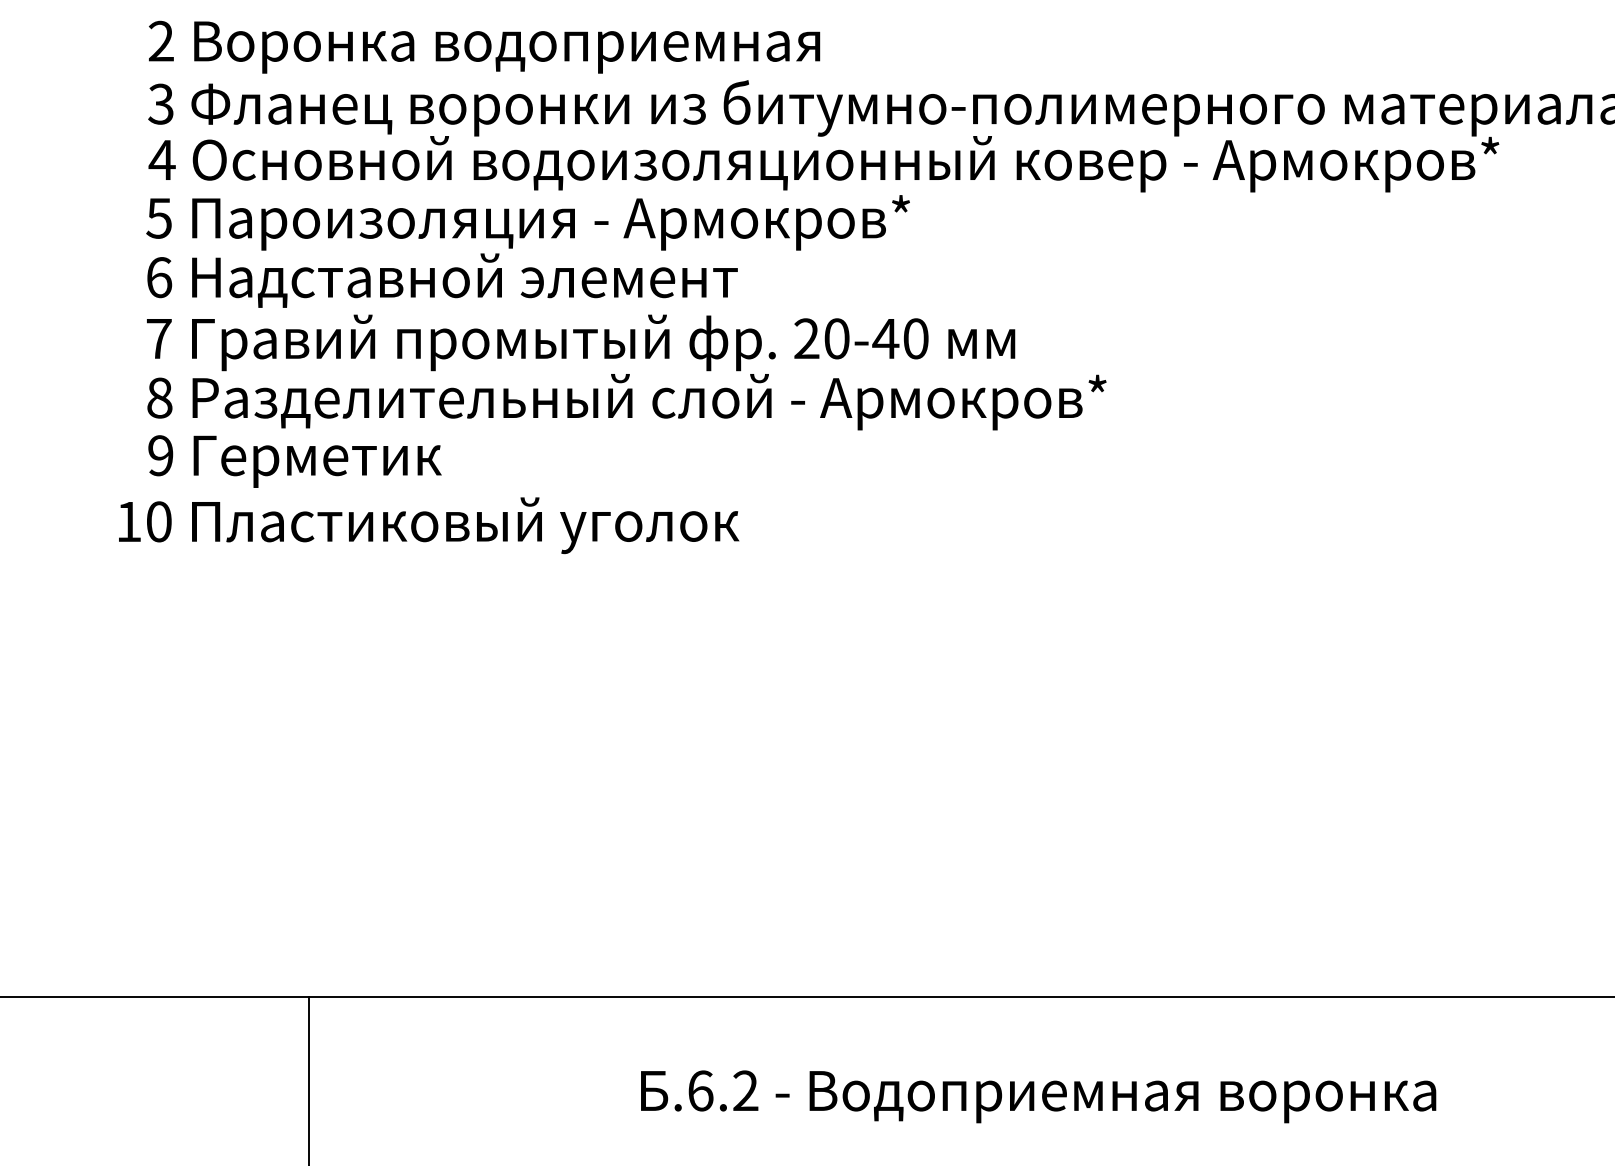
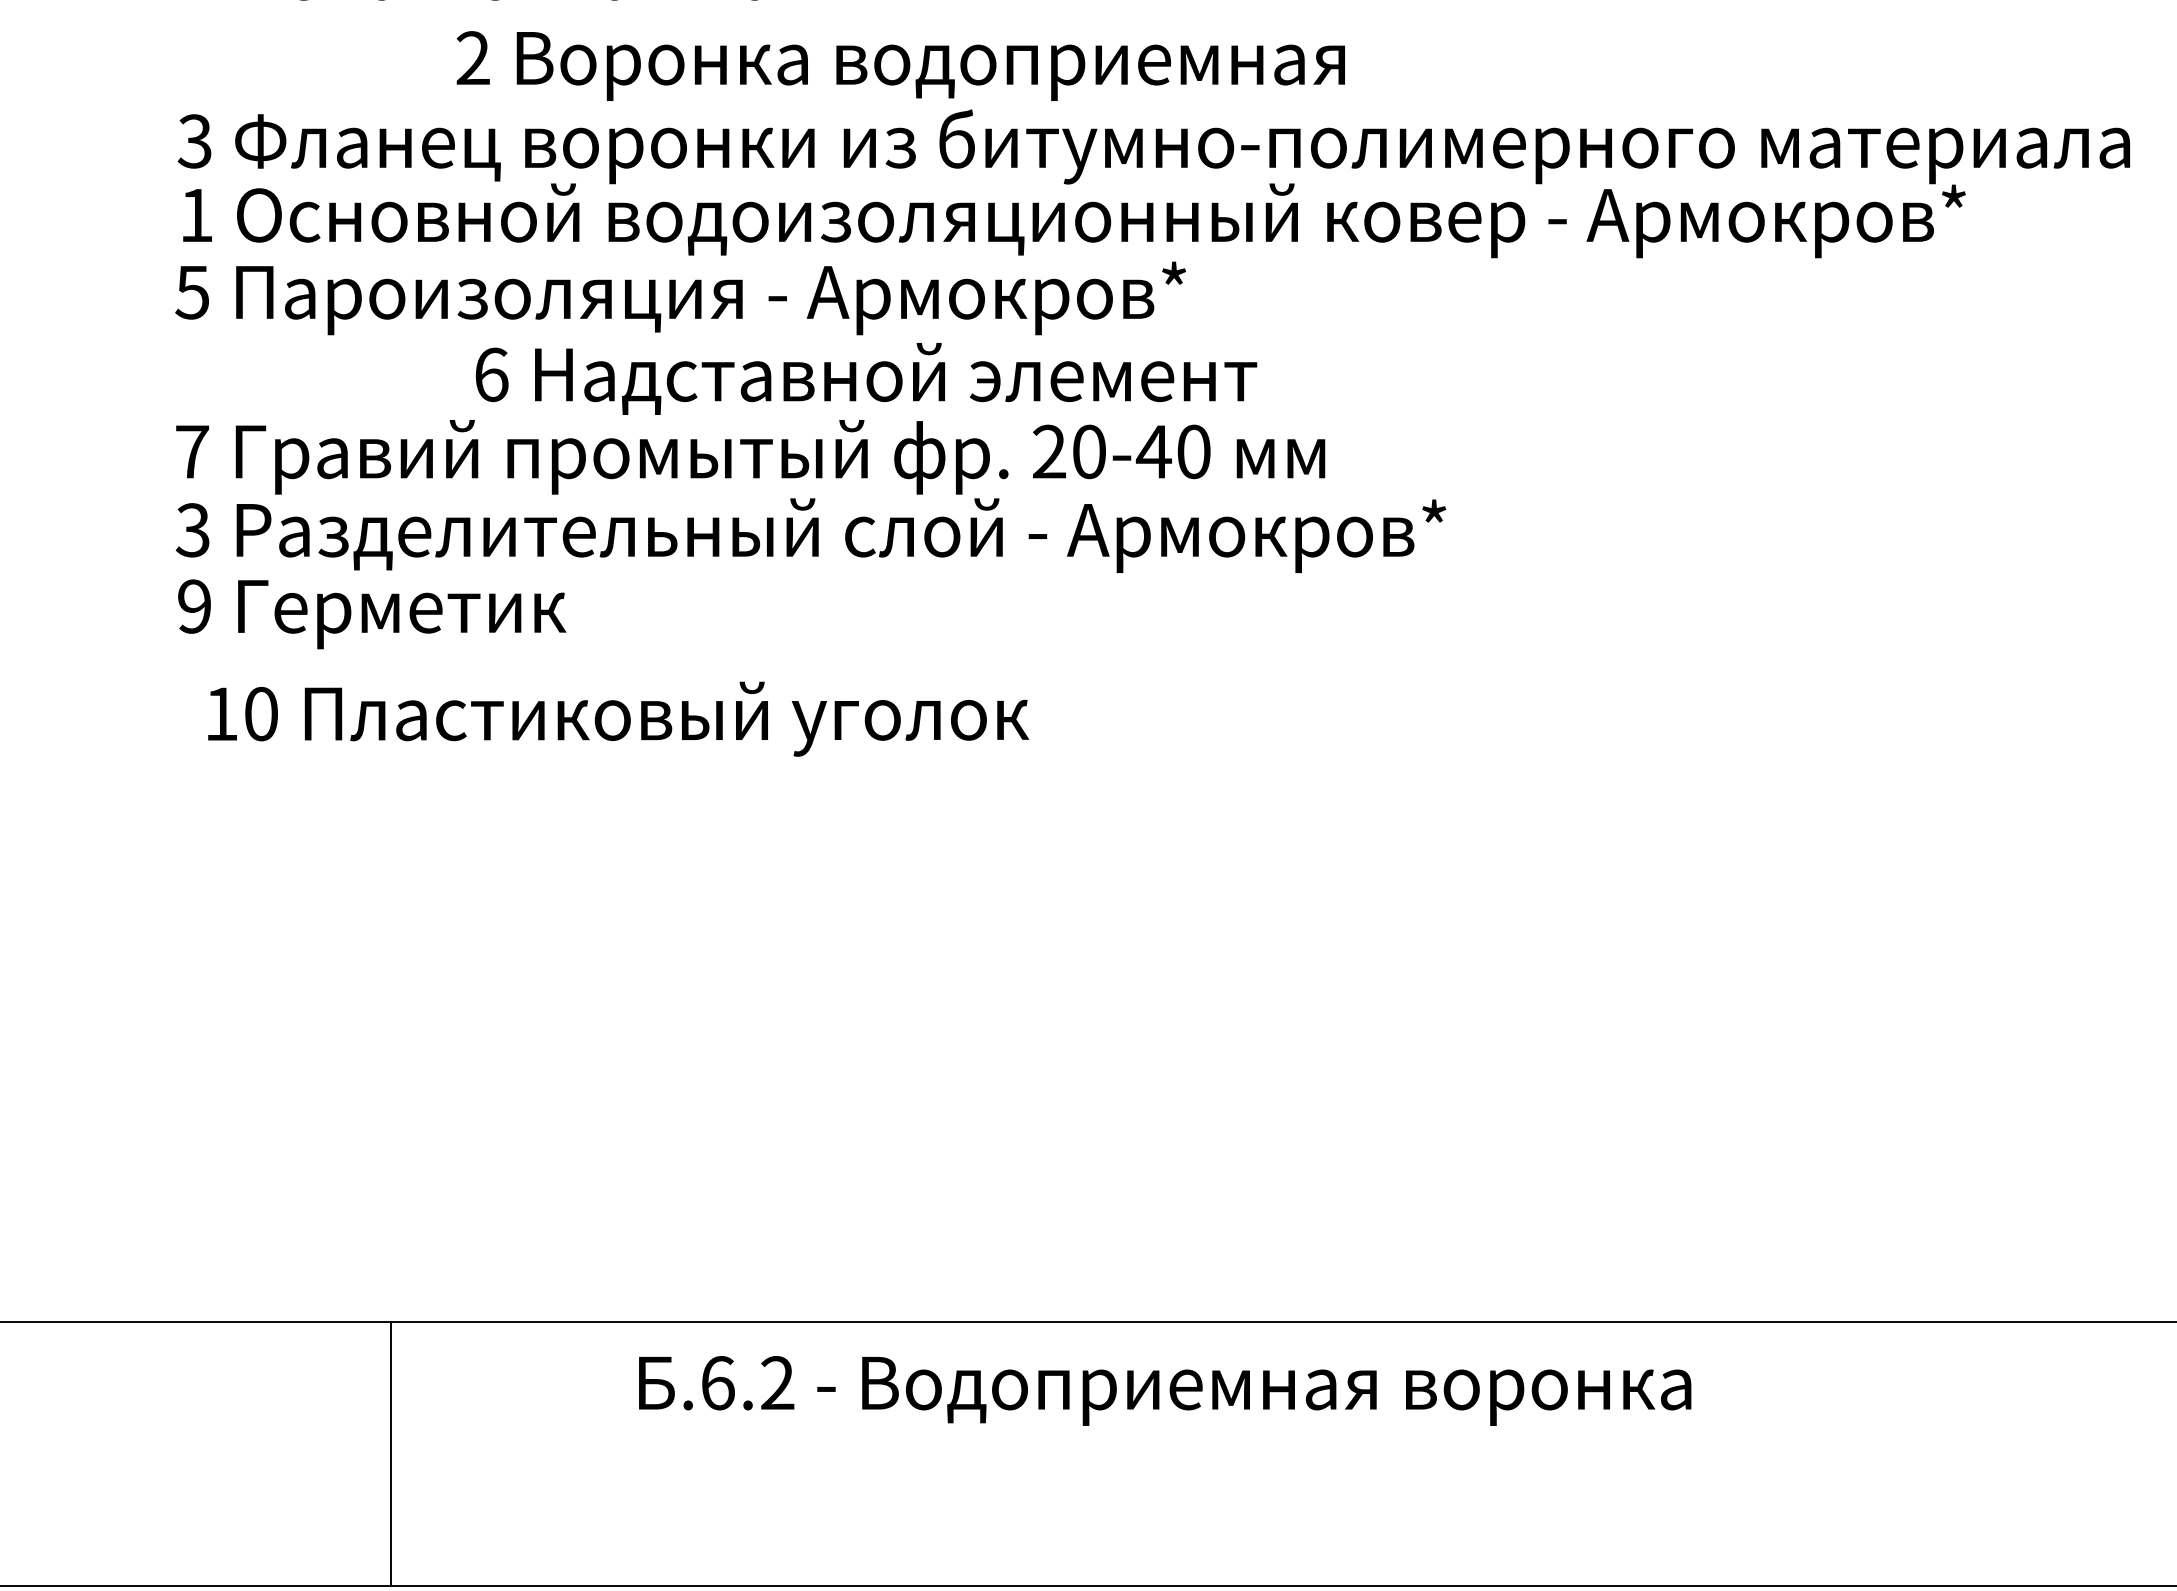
text: (484, 46) -> (900, 65), moved
text: (162, 160) -> (196, 215), 4 -> 1
text: (442, 280) -> (866, 378), moved
text: (159, 398) -> (192, 530), 8 -> 3
text: (429, 525) -> (618, 718), moved
text: (1038, 1096) -> (1165, 1390), moved

